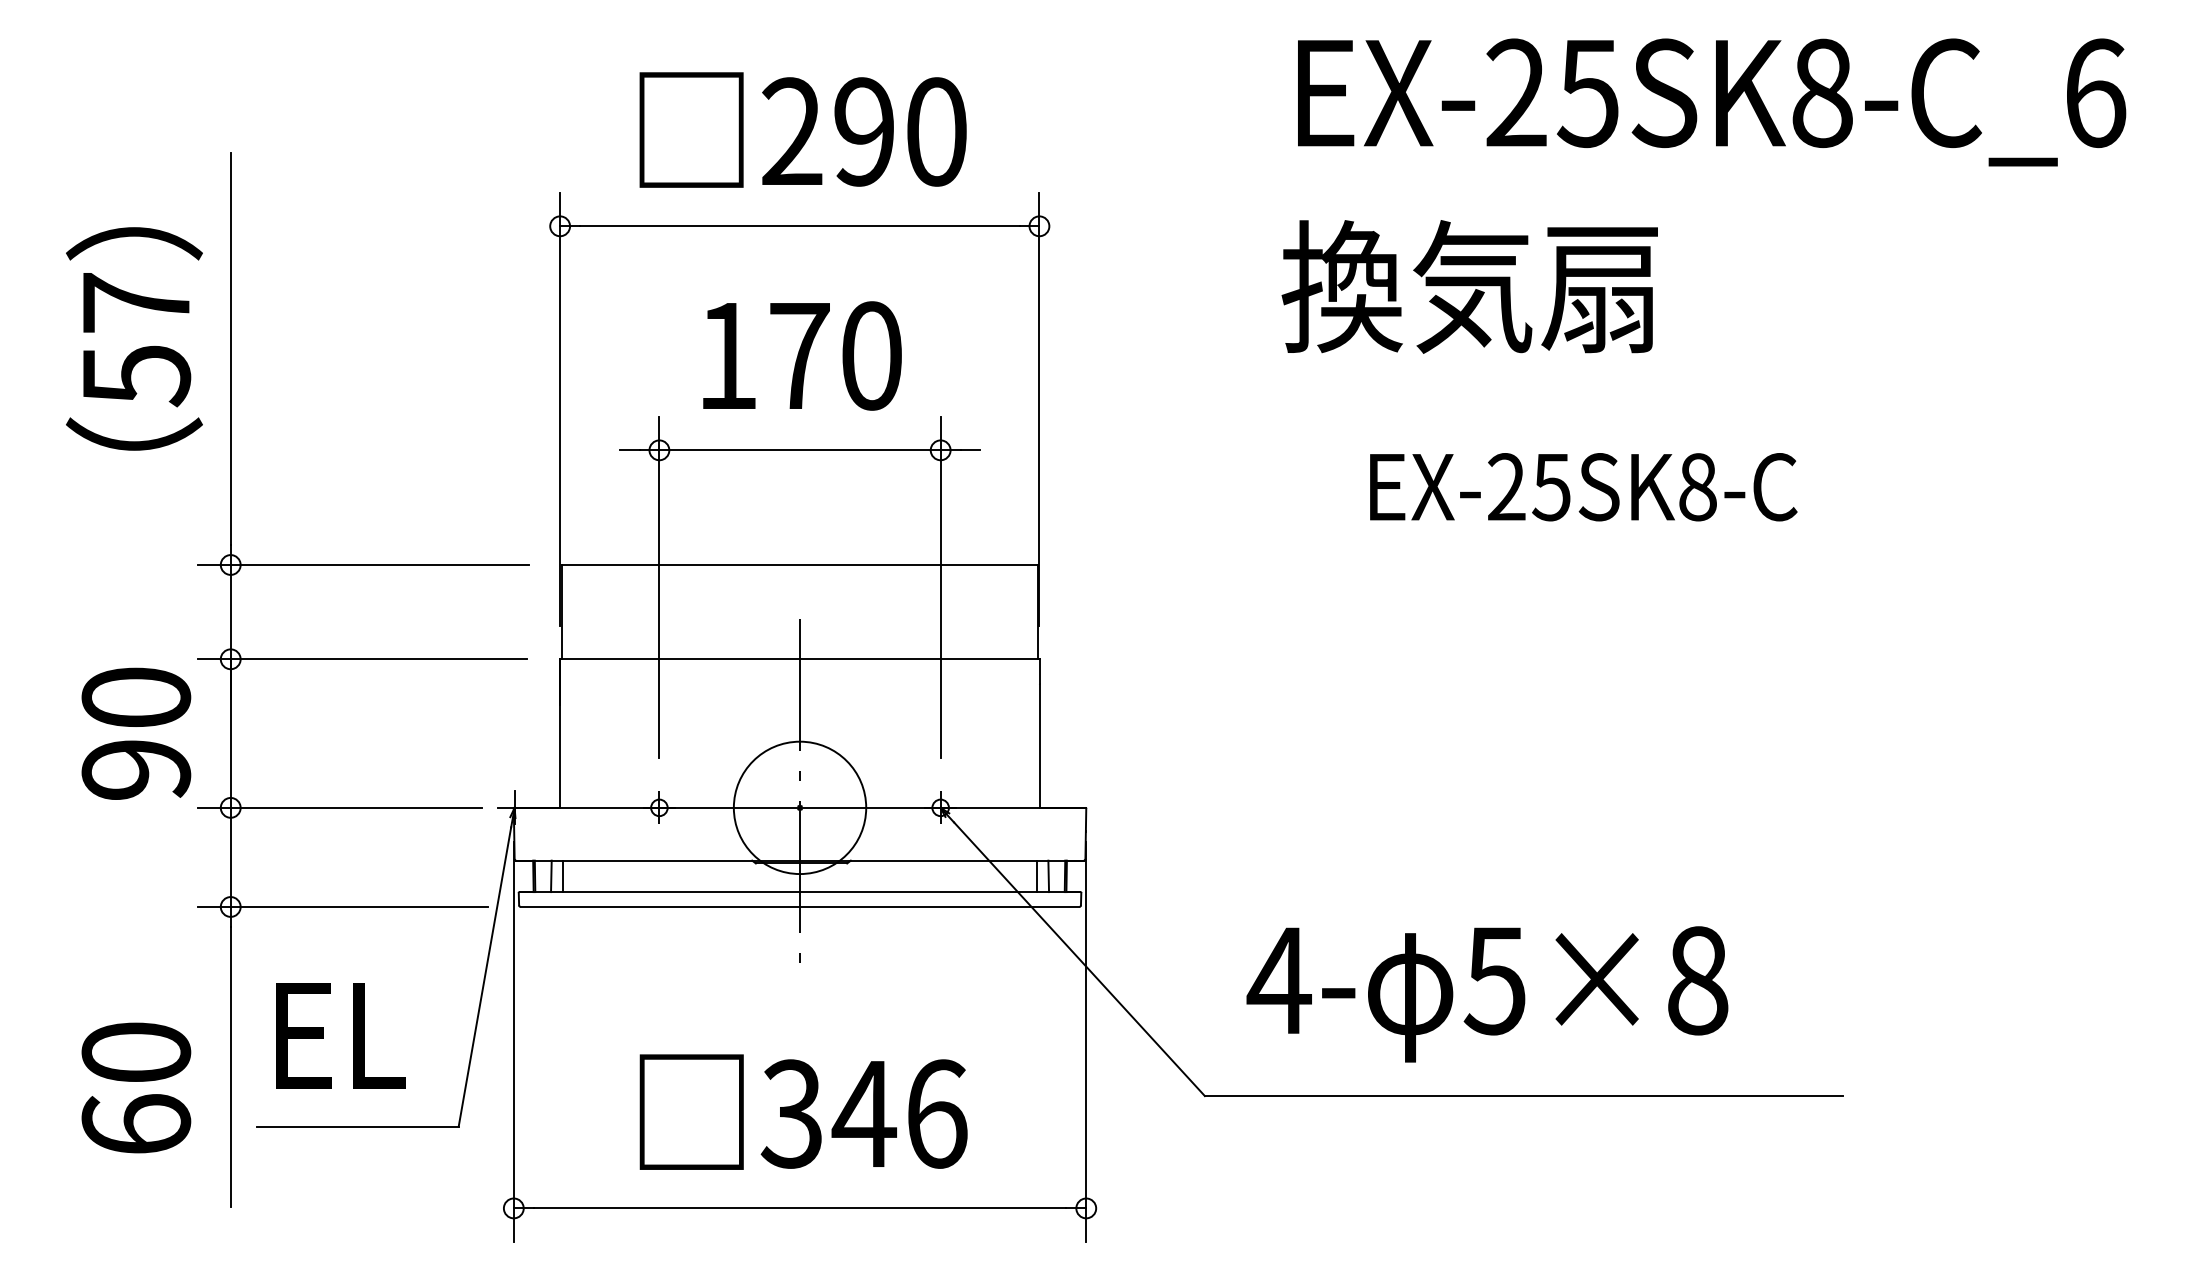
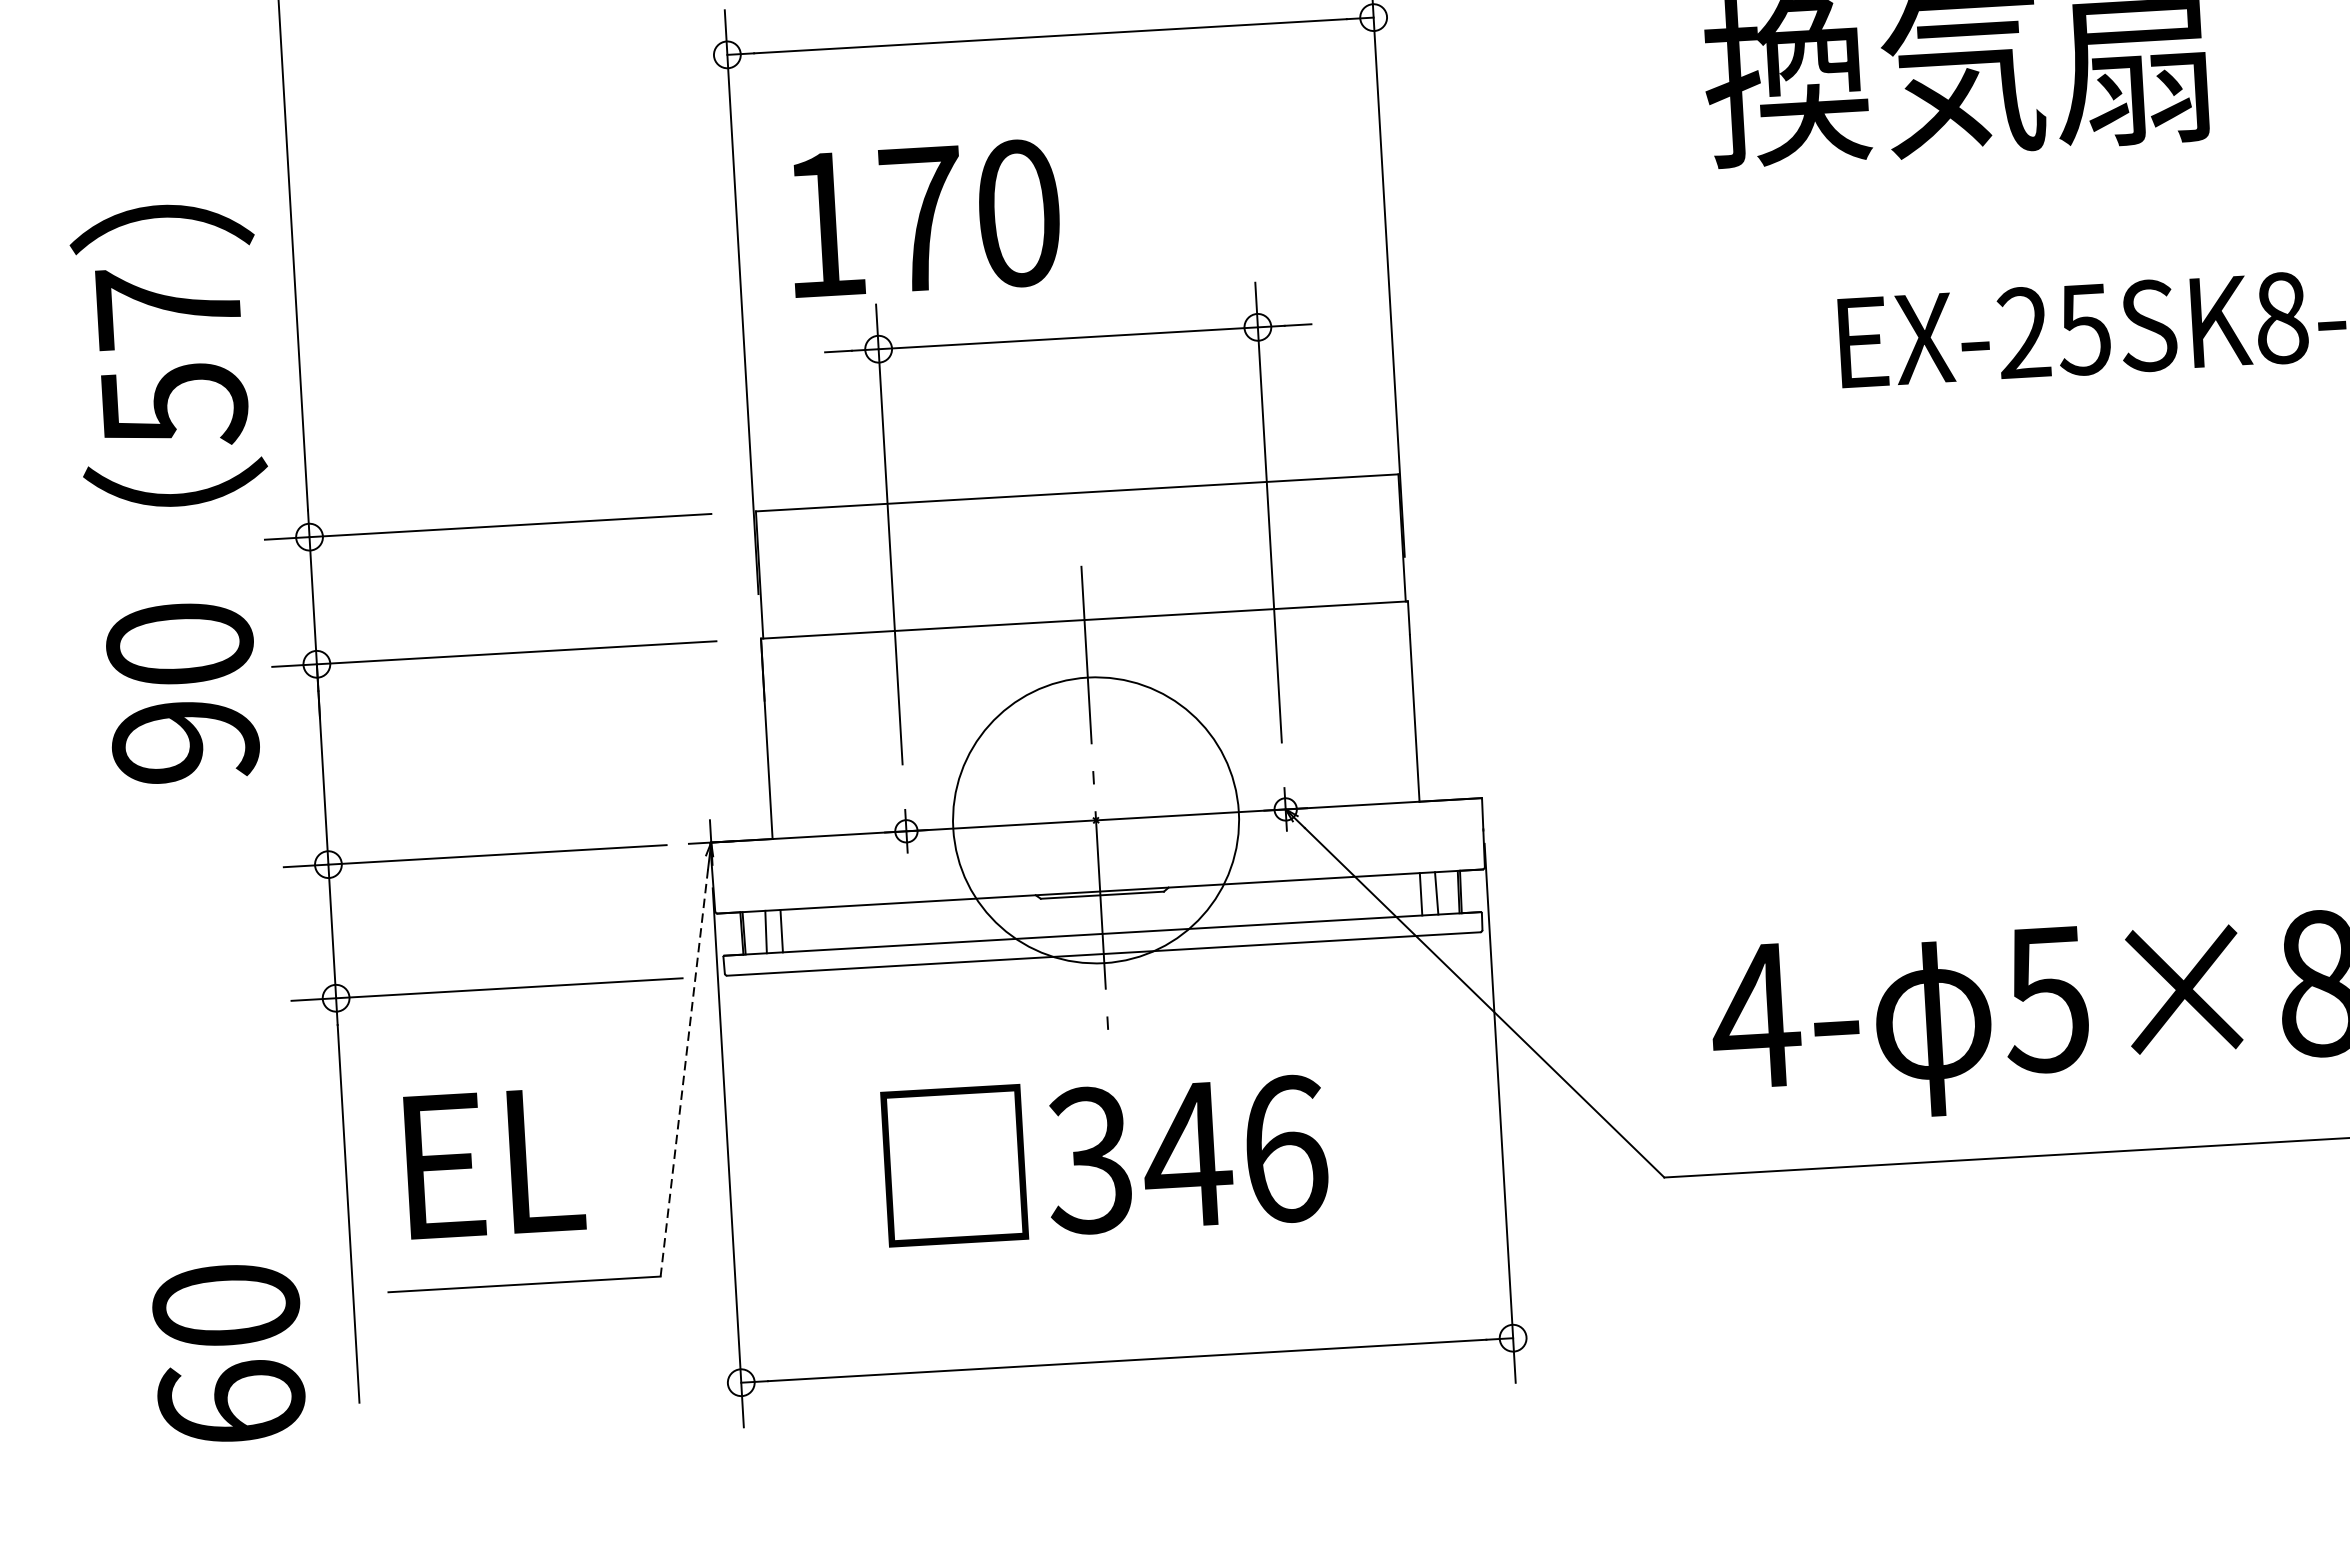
text: (134, 338) -> (168, 355), moved
text: (802, 355) -> (925, 218), moved
text: (136, 733) -> (182, 692), moved
circle: (799, 807) -> (1095, 819), size x1.6
line: (484, 976) -> (683, 1072), solid -> dashed
text: (136, 1087) -> (229, 1352), moved
text: (803, 1111) -> (1105, 1156), moved

